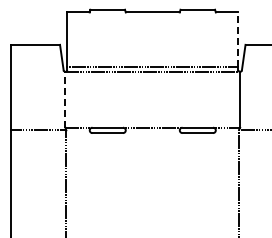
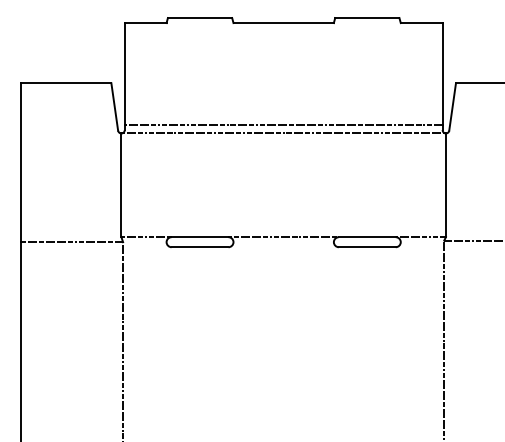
line: (238, 39) -> (442, 73), dashed -> solid
line: (65, 99) -> (121, 184), dashed -> solid

